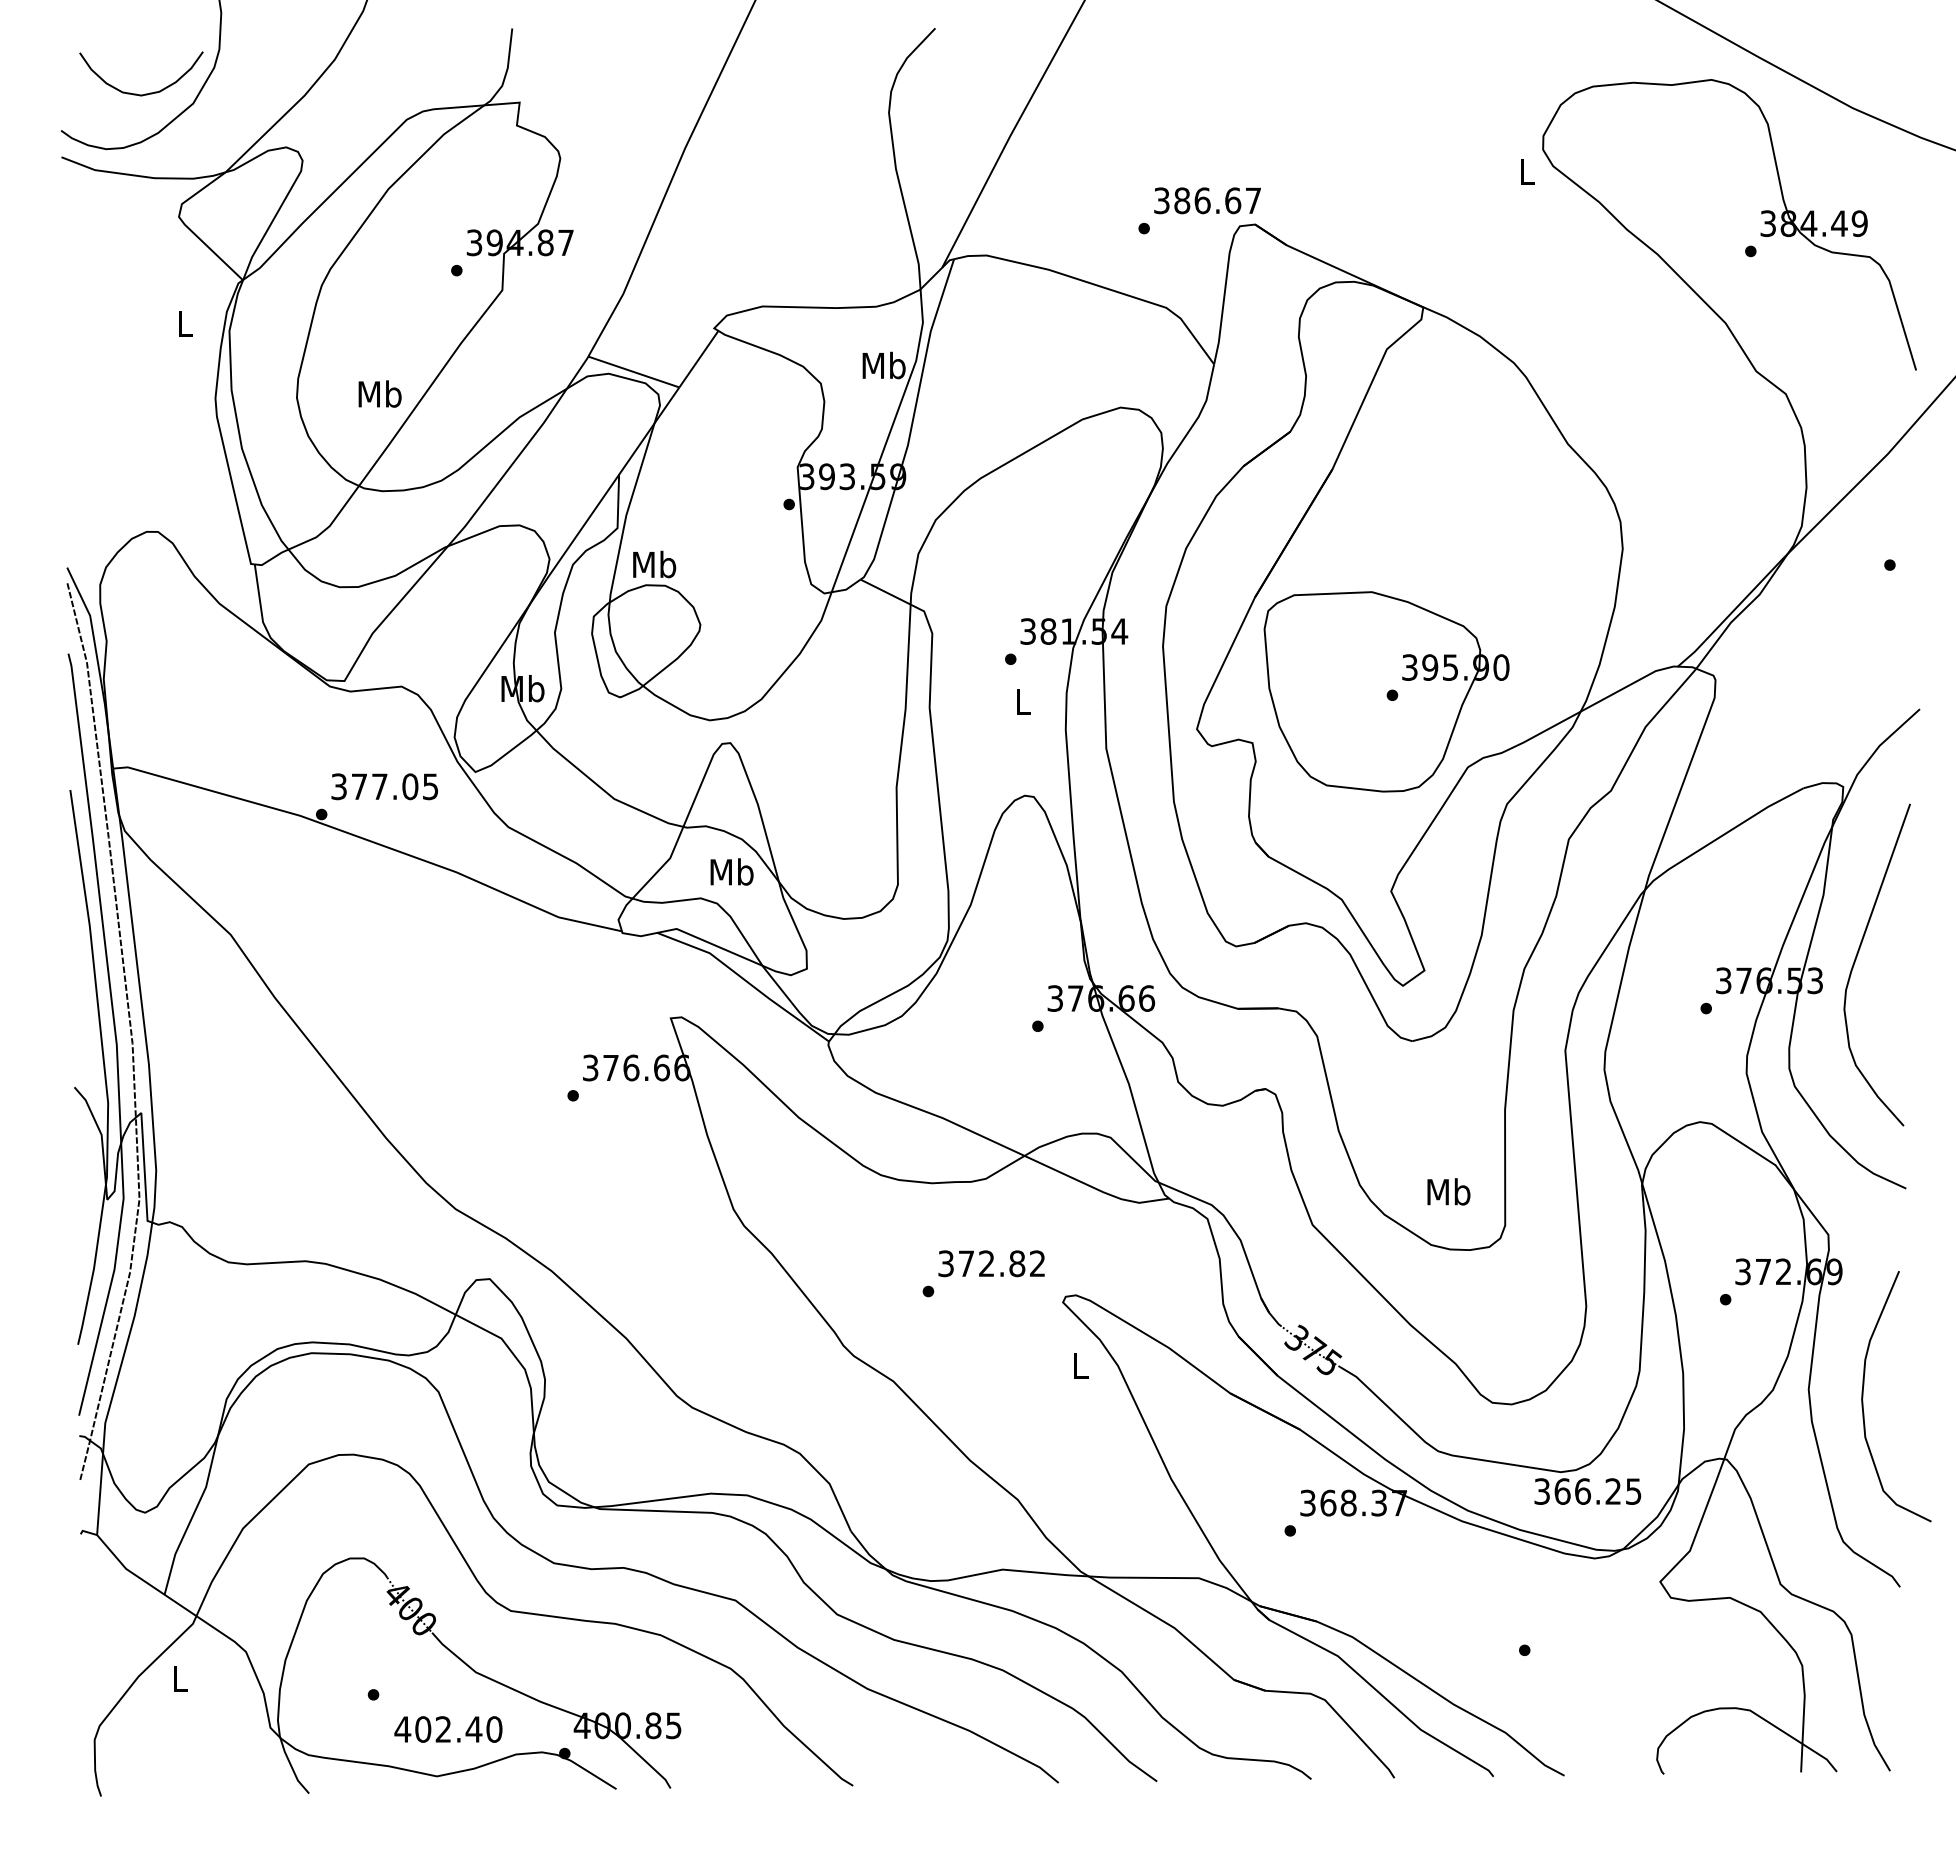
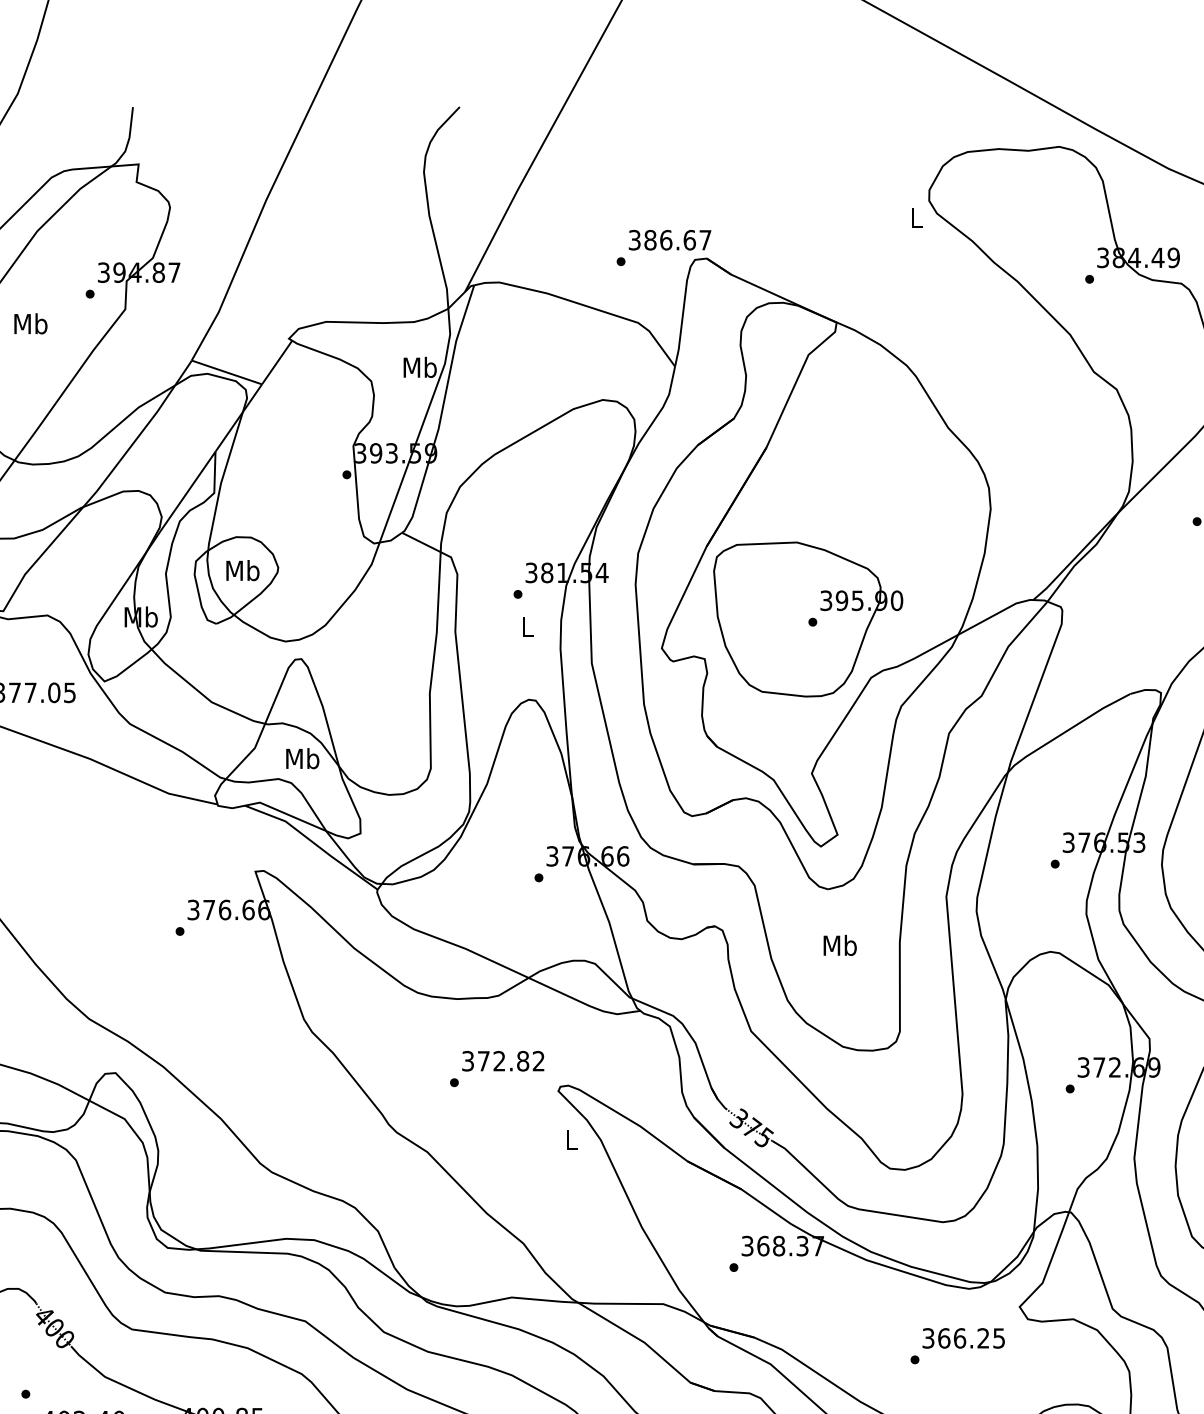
text: (379, 393) -> (30, 323), moved
text: (654, 564) -> (242, 570), moved
text: (1448, 1191) -> (839, 945), moved
text: (1587, 1491) -> (963, 1338), moved

